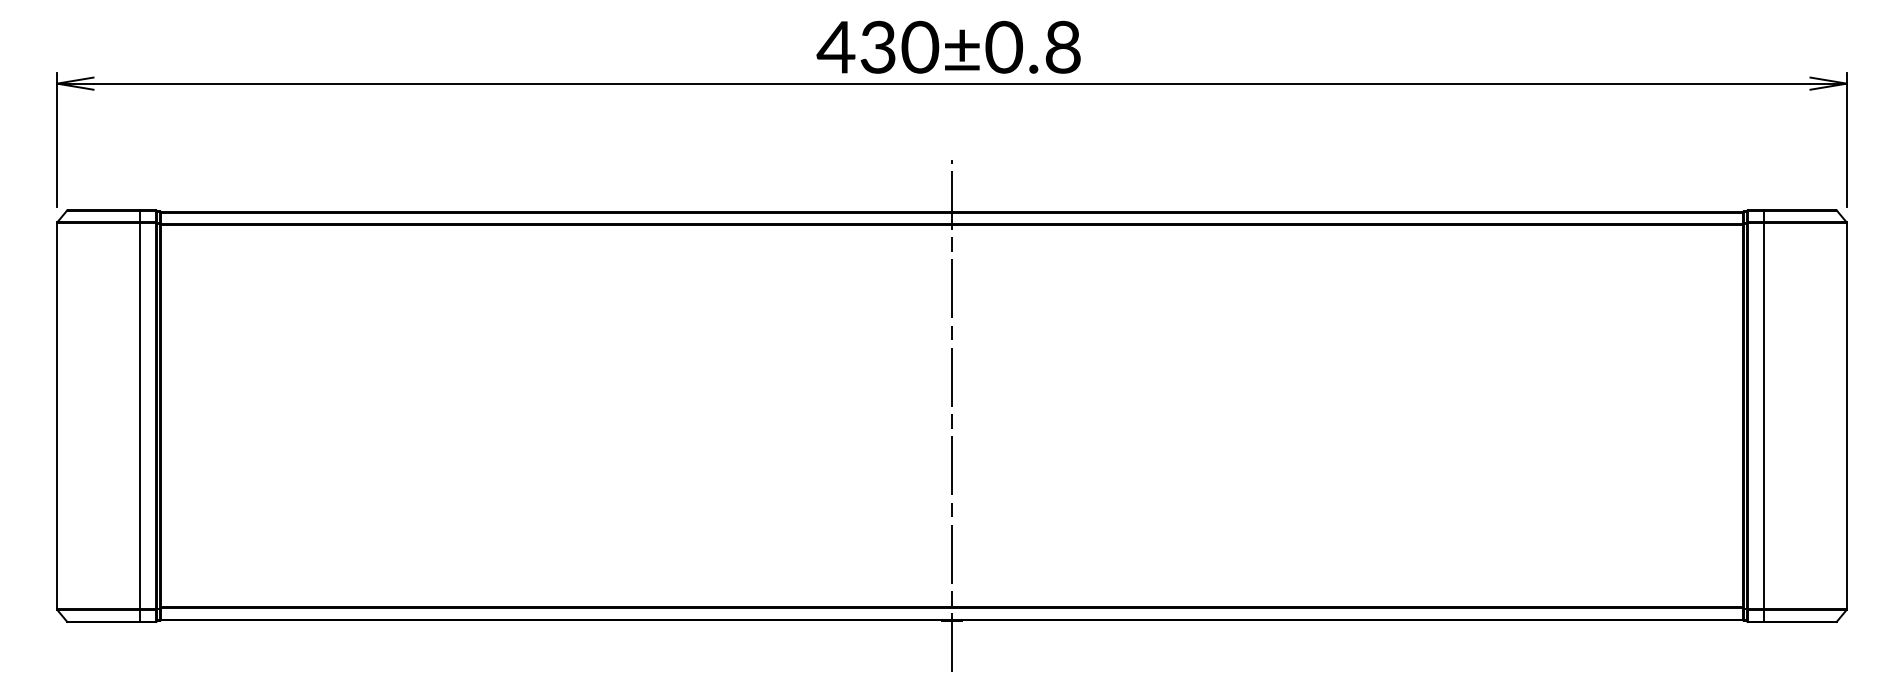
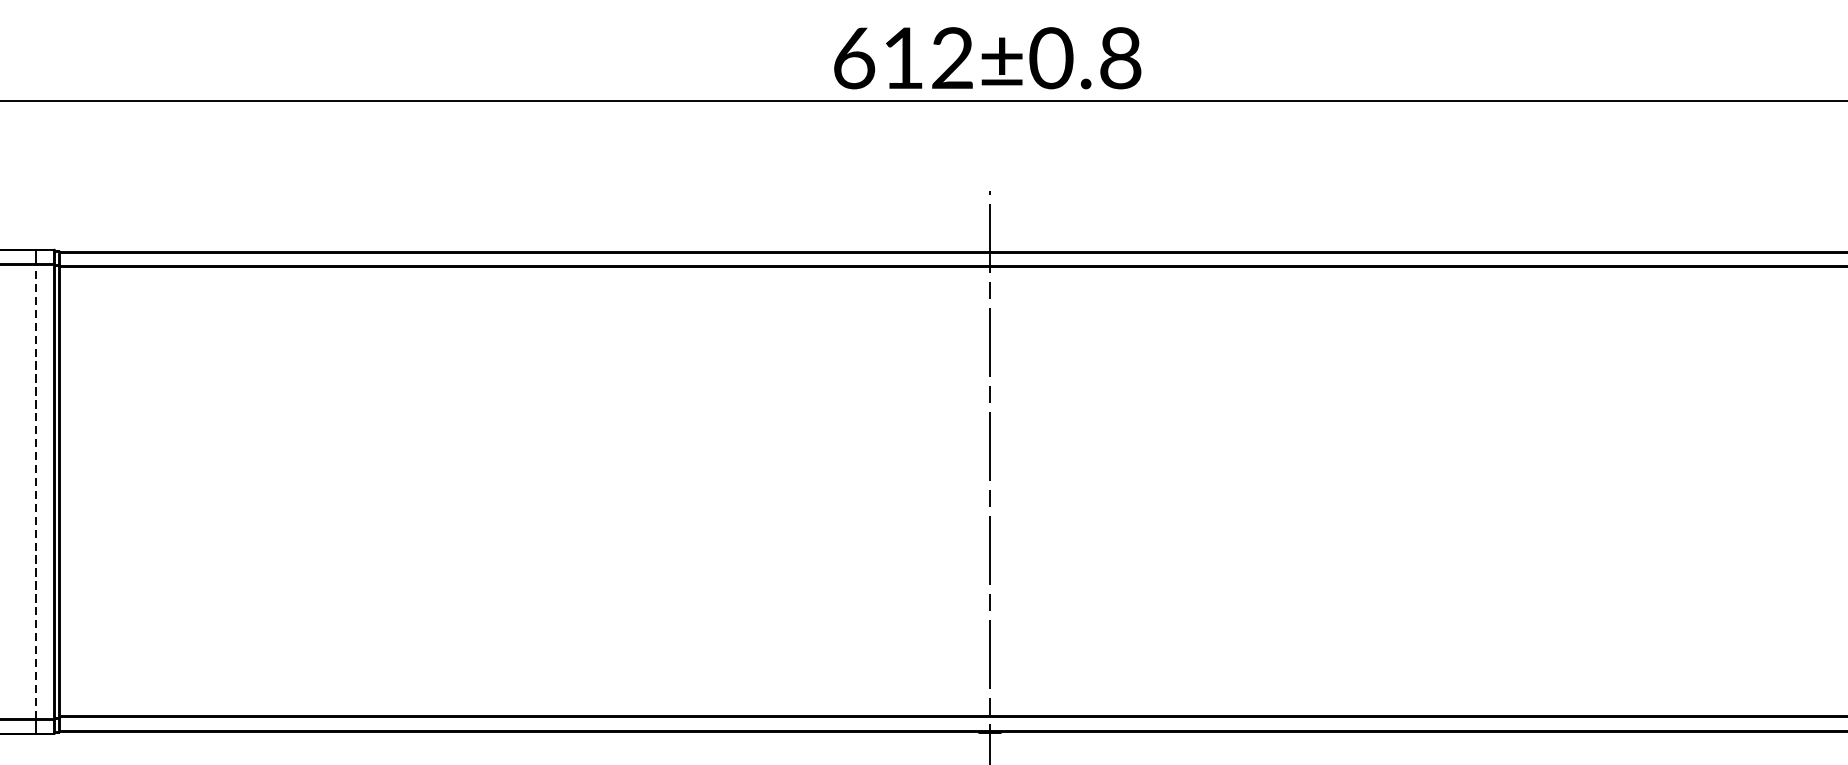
text: (877, 46) -> (902, 57), 430±0.8 -> 612±0.8
line: (140, 415) -> (35, 491), solid -> dashed

